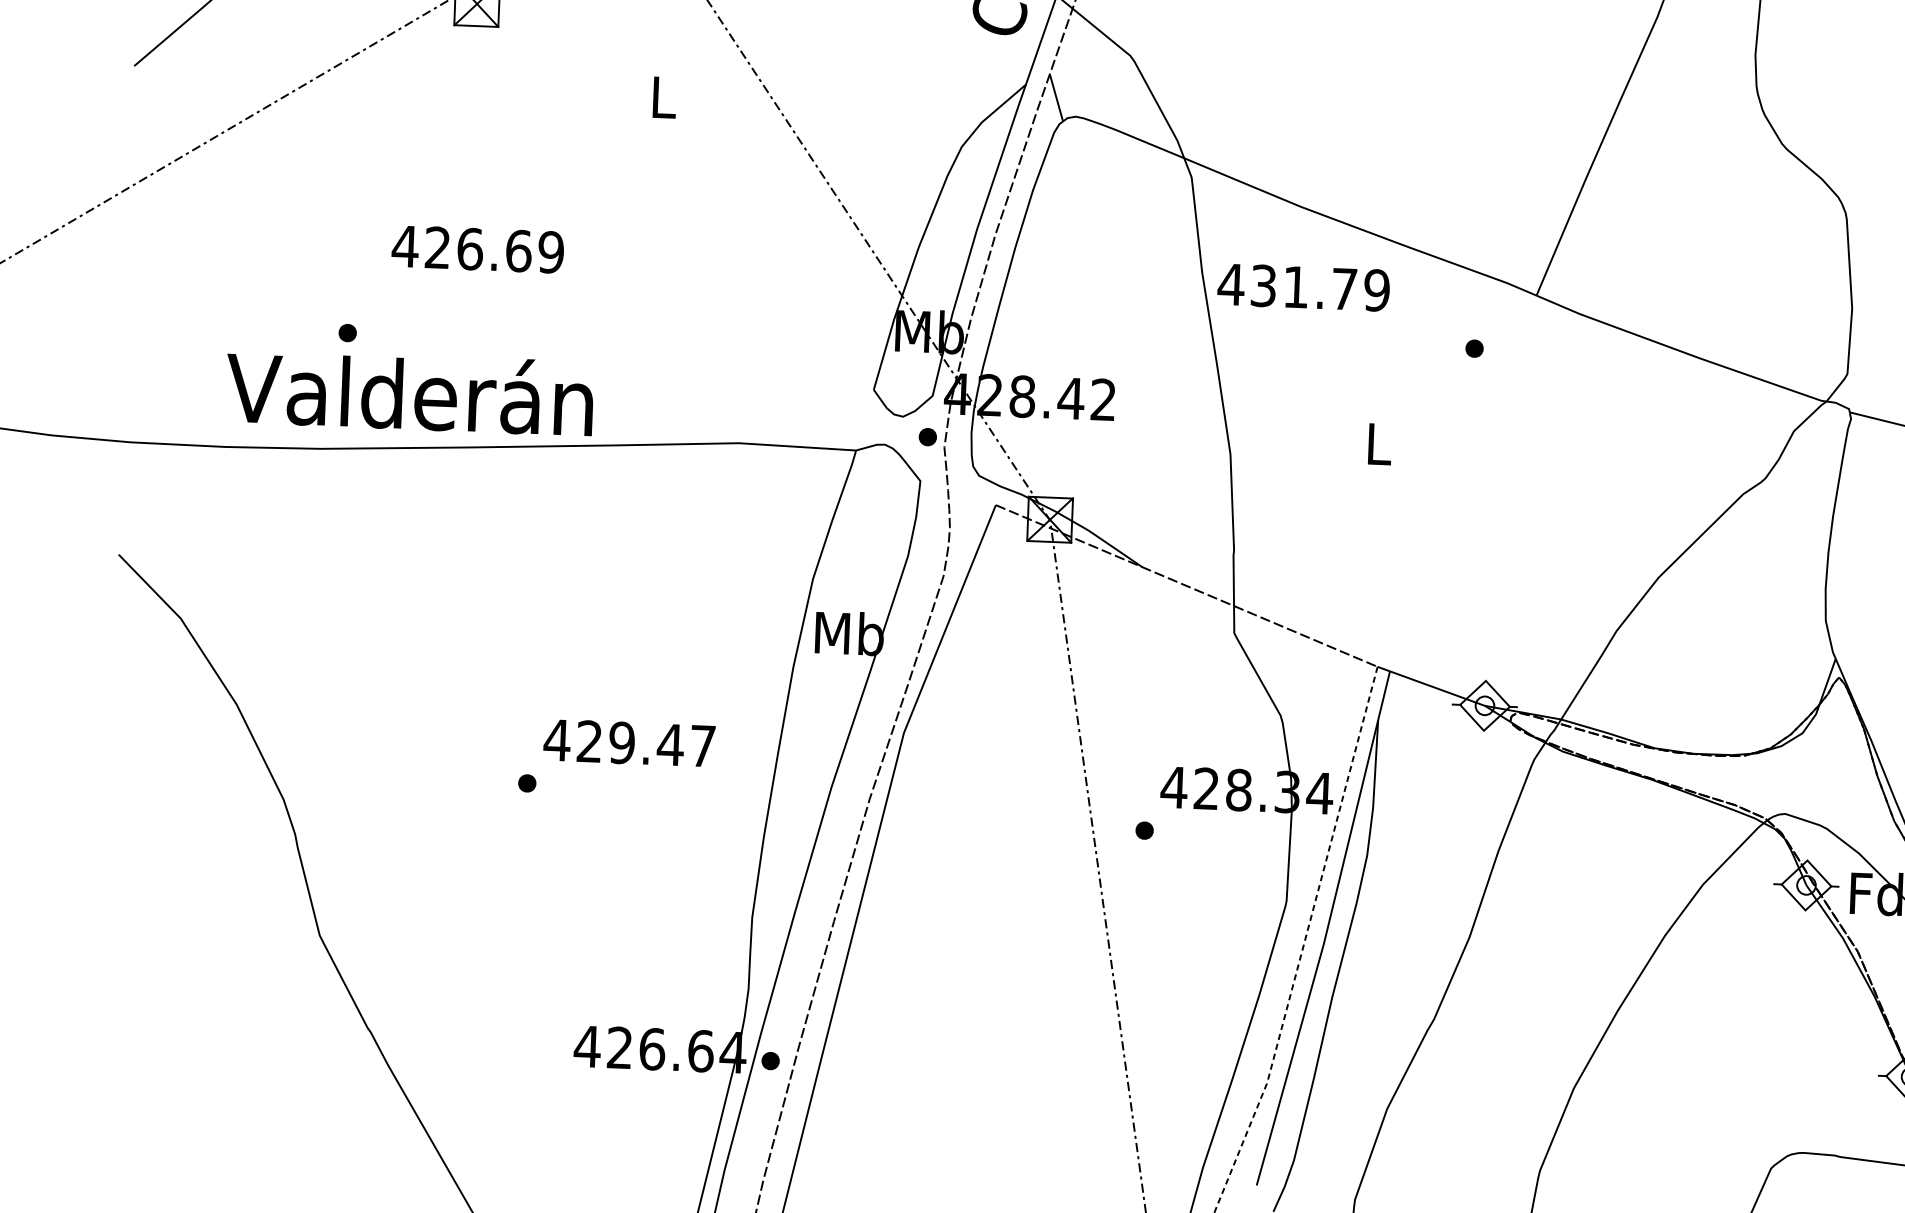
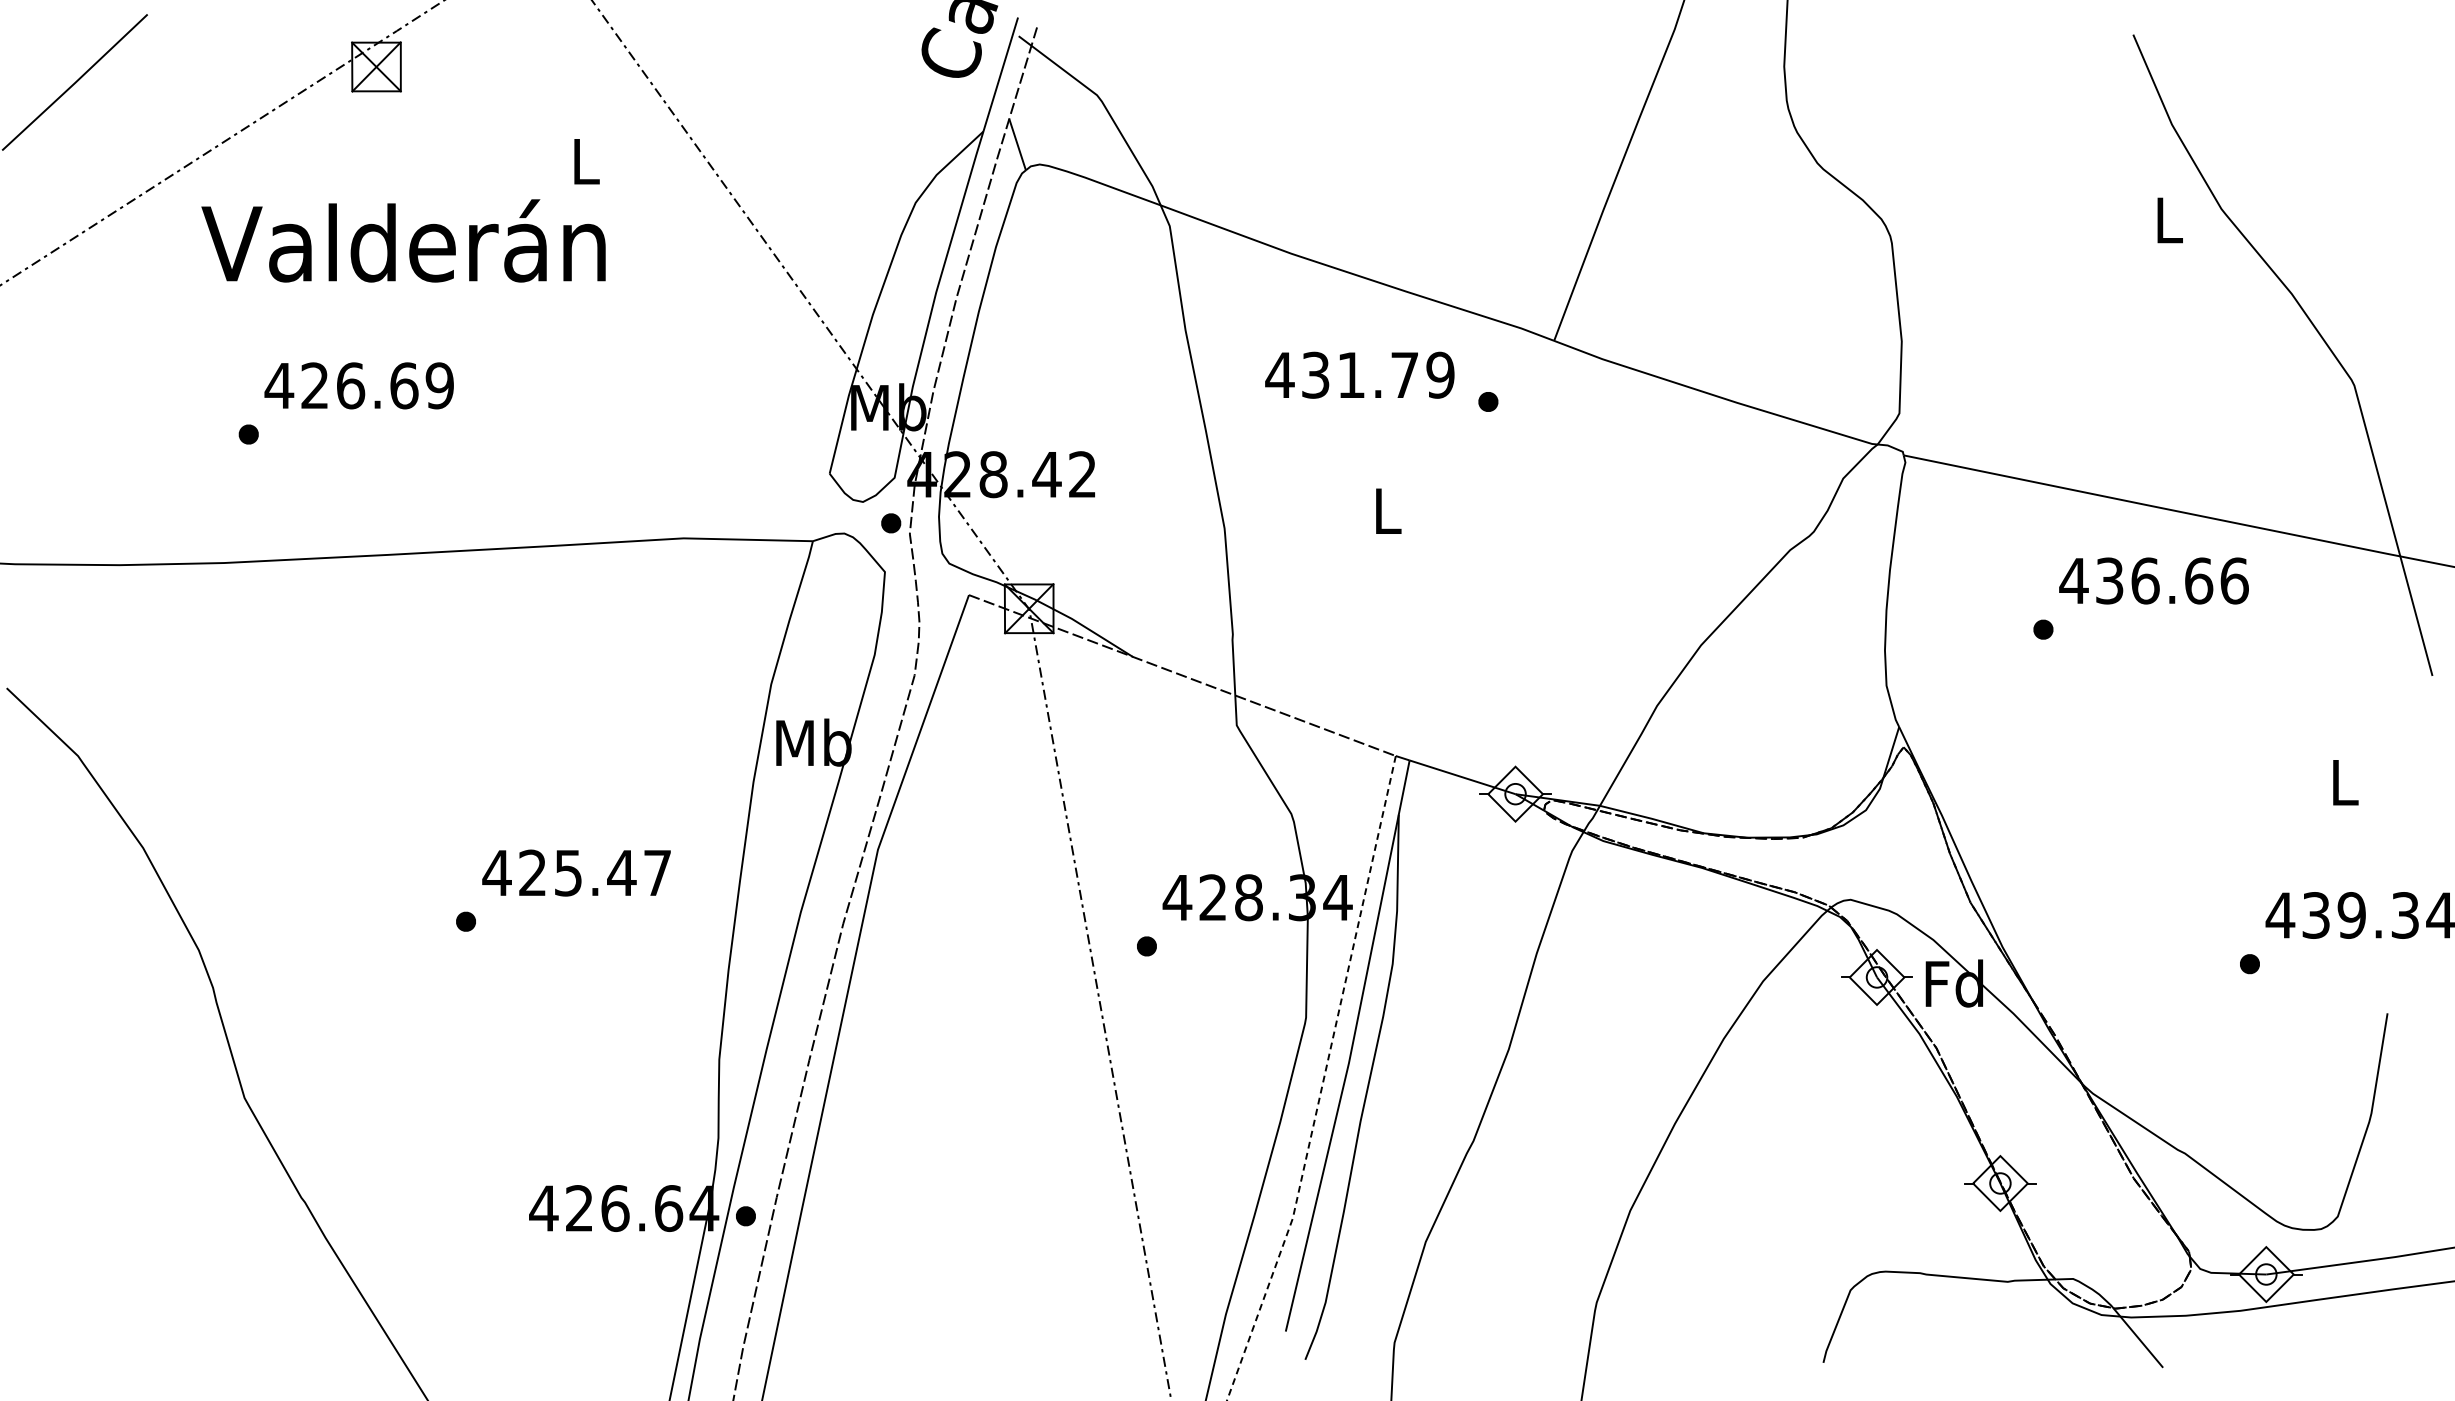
text: (477, 249) -> (358, 385), moved
text: (1303, 286) -> (1359, 374), moved
text: (409, 391) -> (403, 240), moved
text: (622, 742) -> (568, 872), 429.47 -> 425.47

